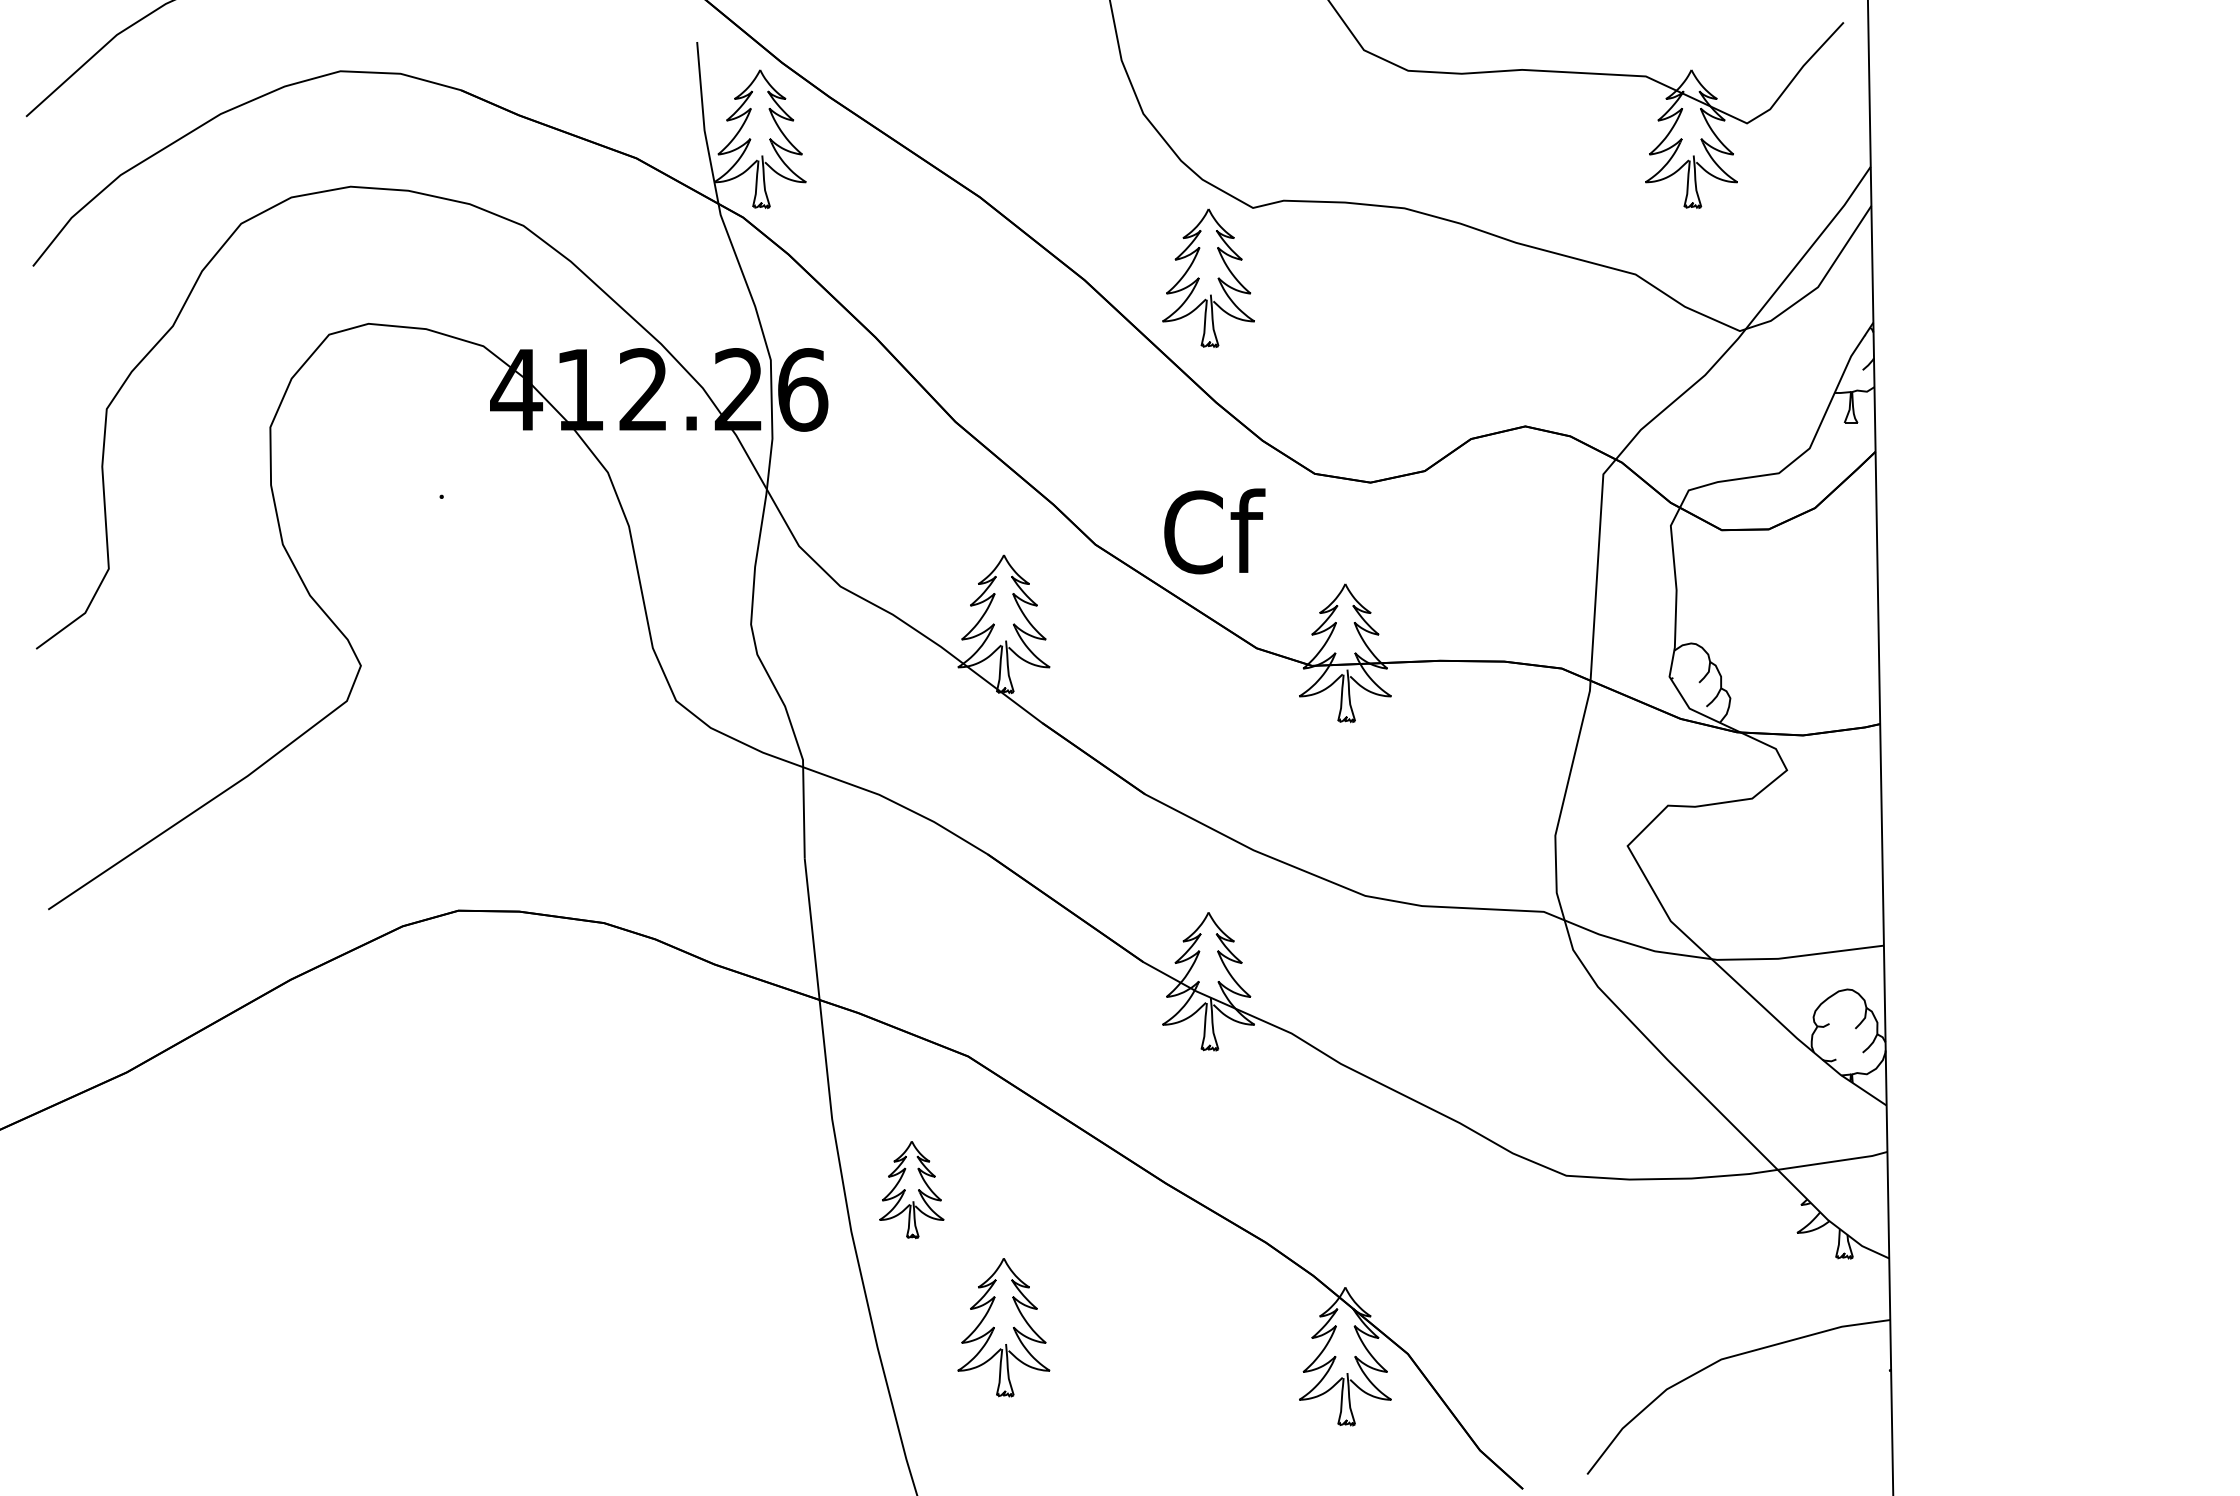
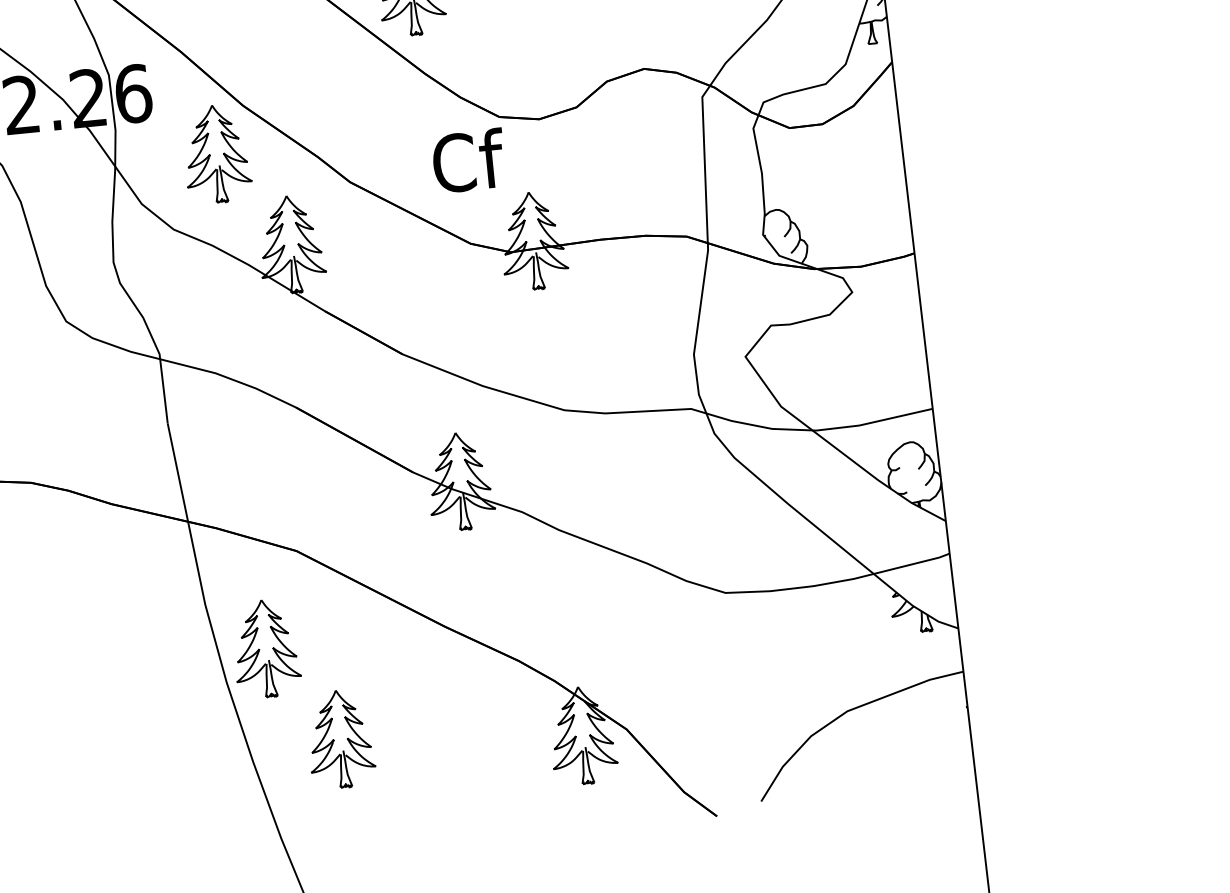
part: (911, 486) -> (216, 154), added
text: (1214, 531) -> (468, 161), moved
part: (911, 1189) -> (266, 648), size x1.43

